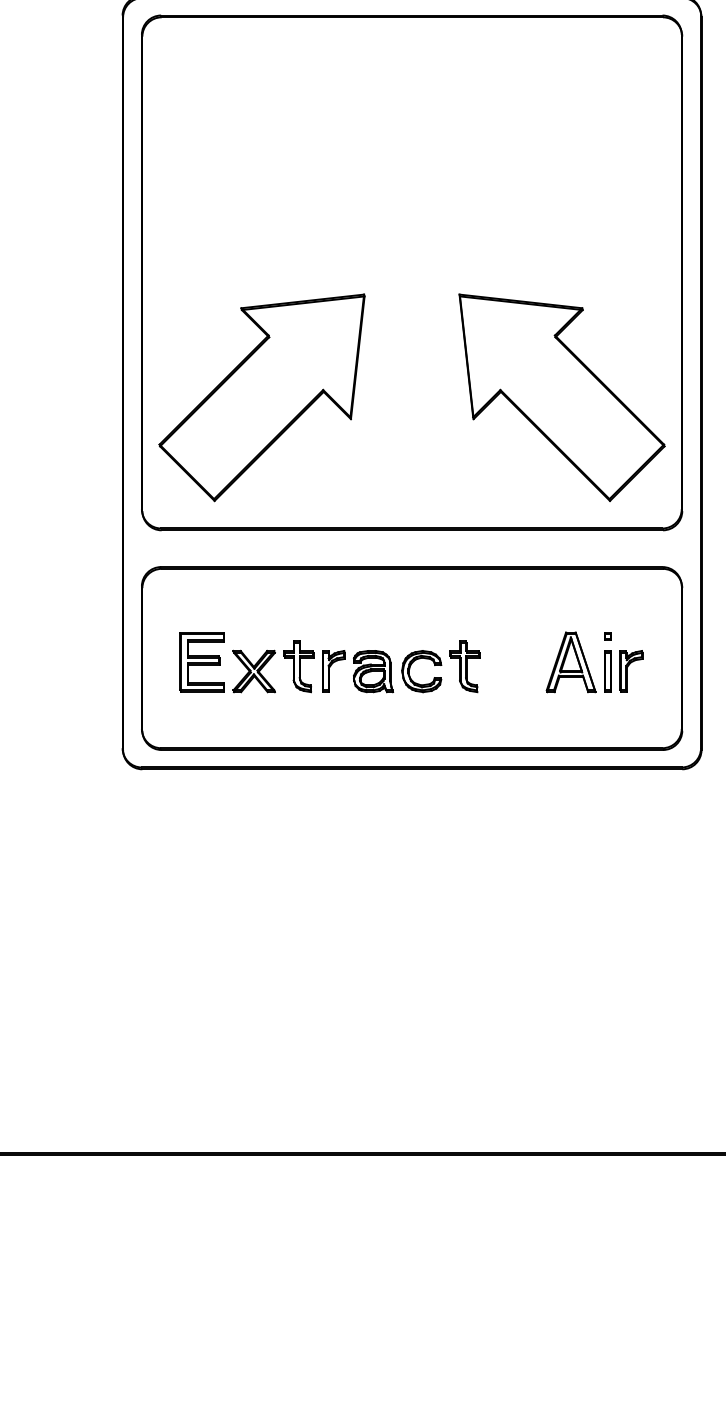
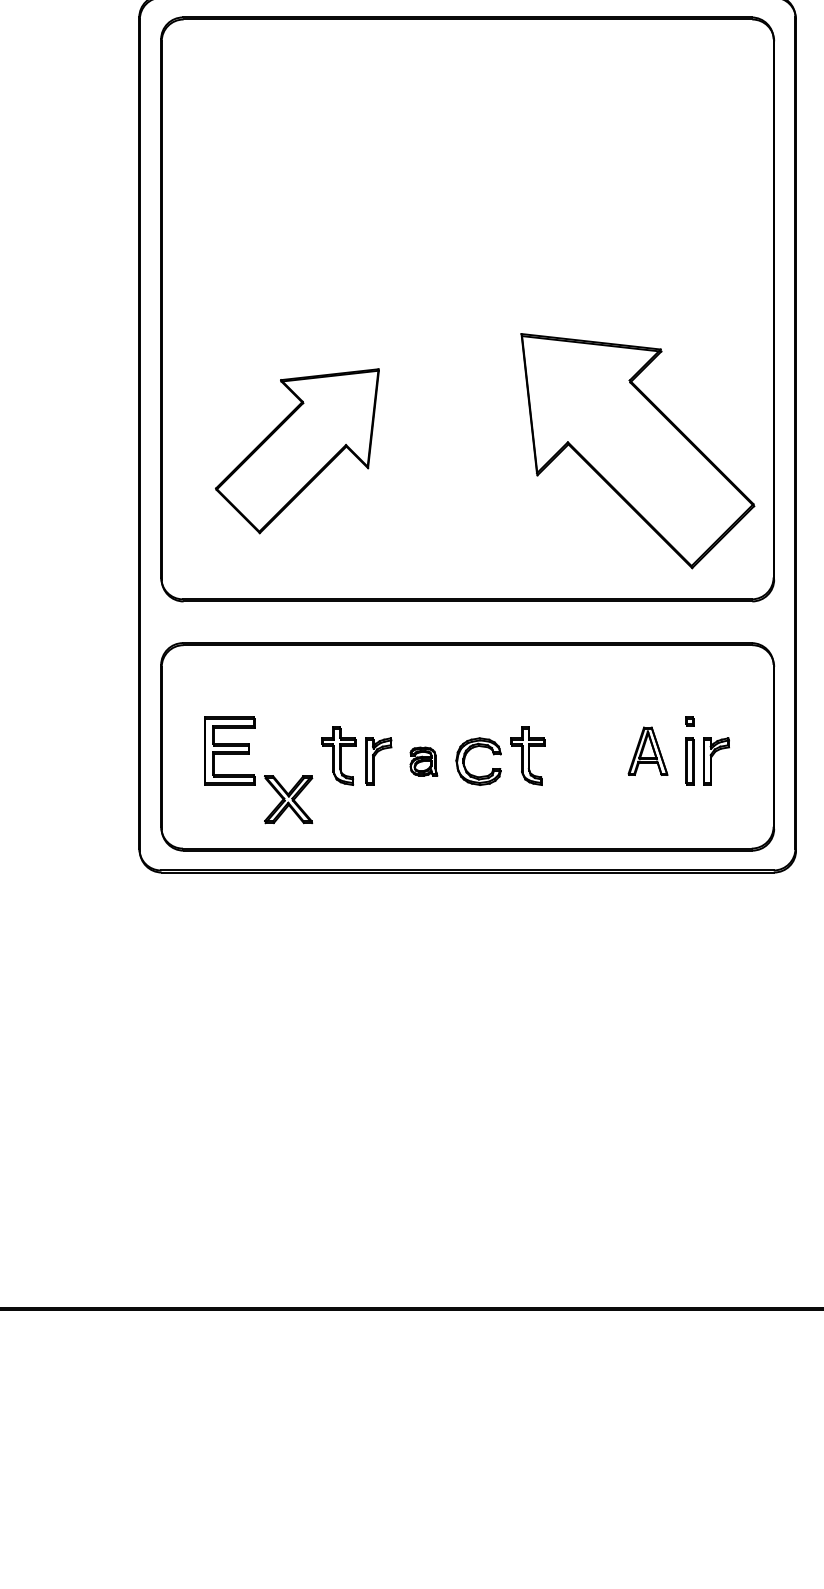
part: (262, 398) -> (297, 451), size x0.7
part: (570, 662) -> (647, 751), size x0.7
part: (254, 671) -> (288, 799), moved
part: (373, 671) -> (423, 761), size x0.6

